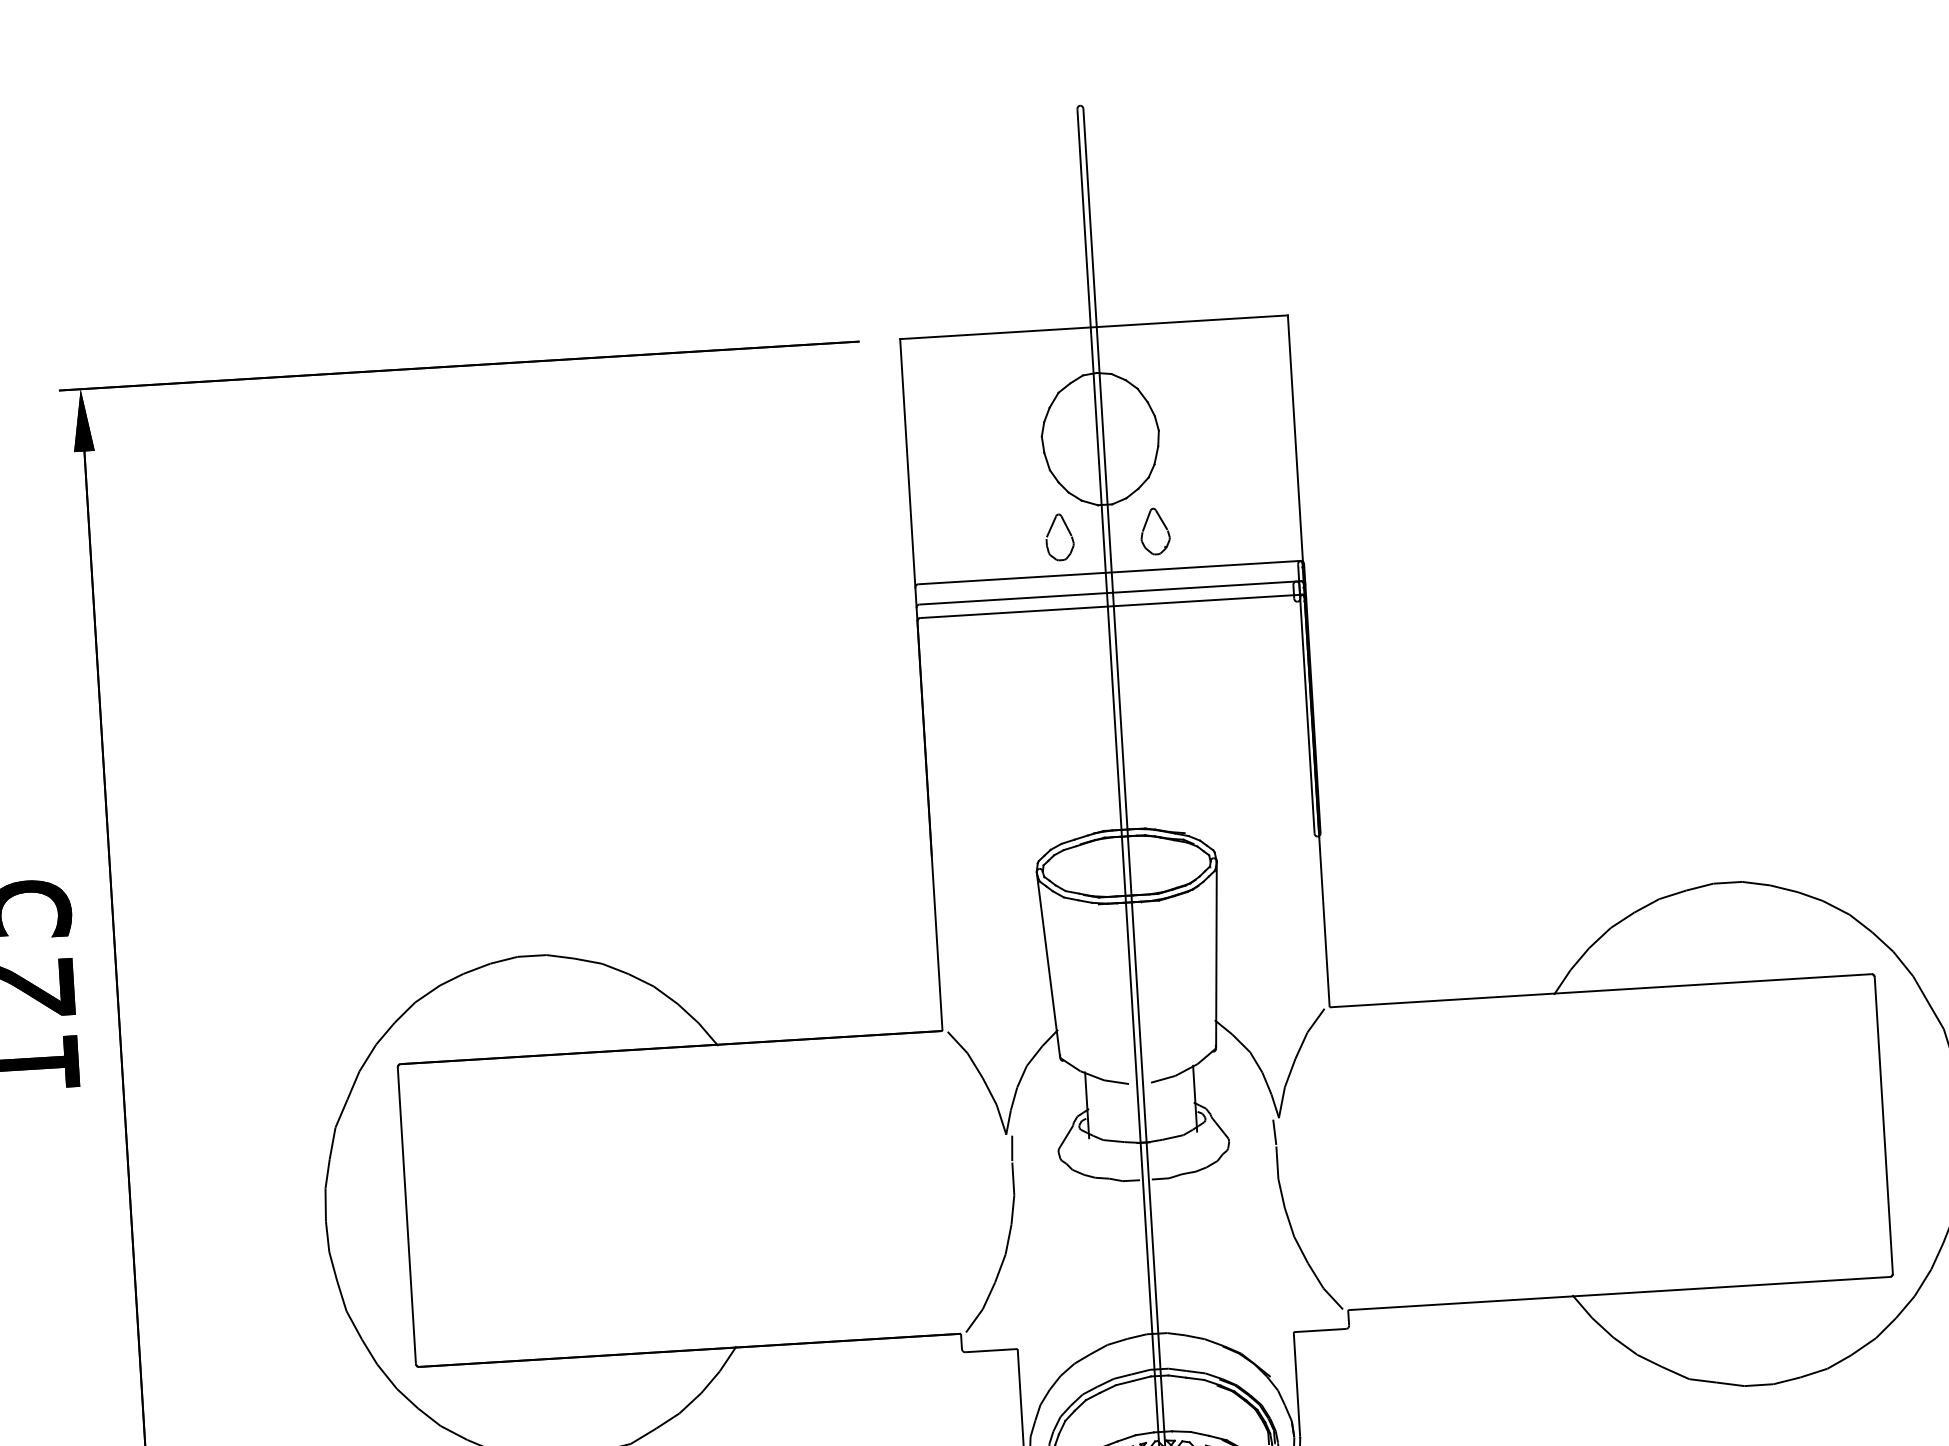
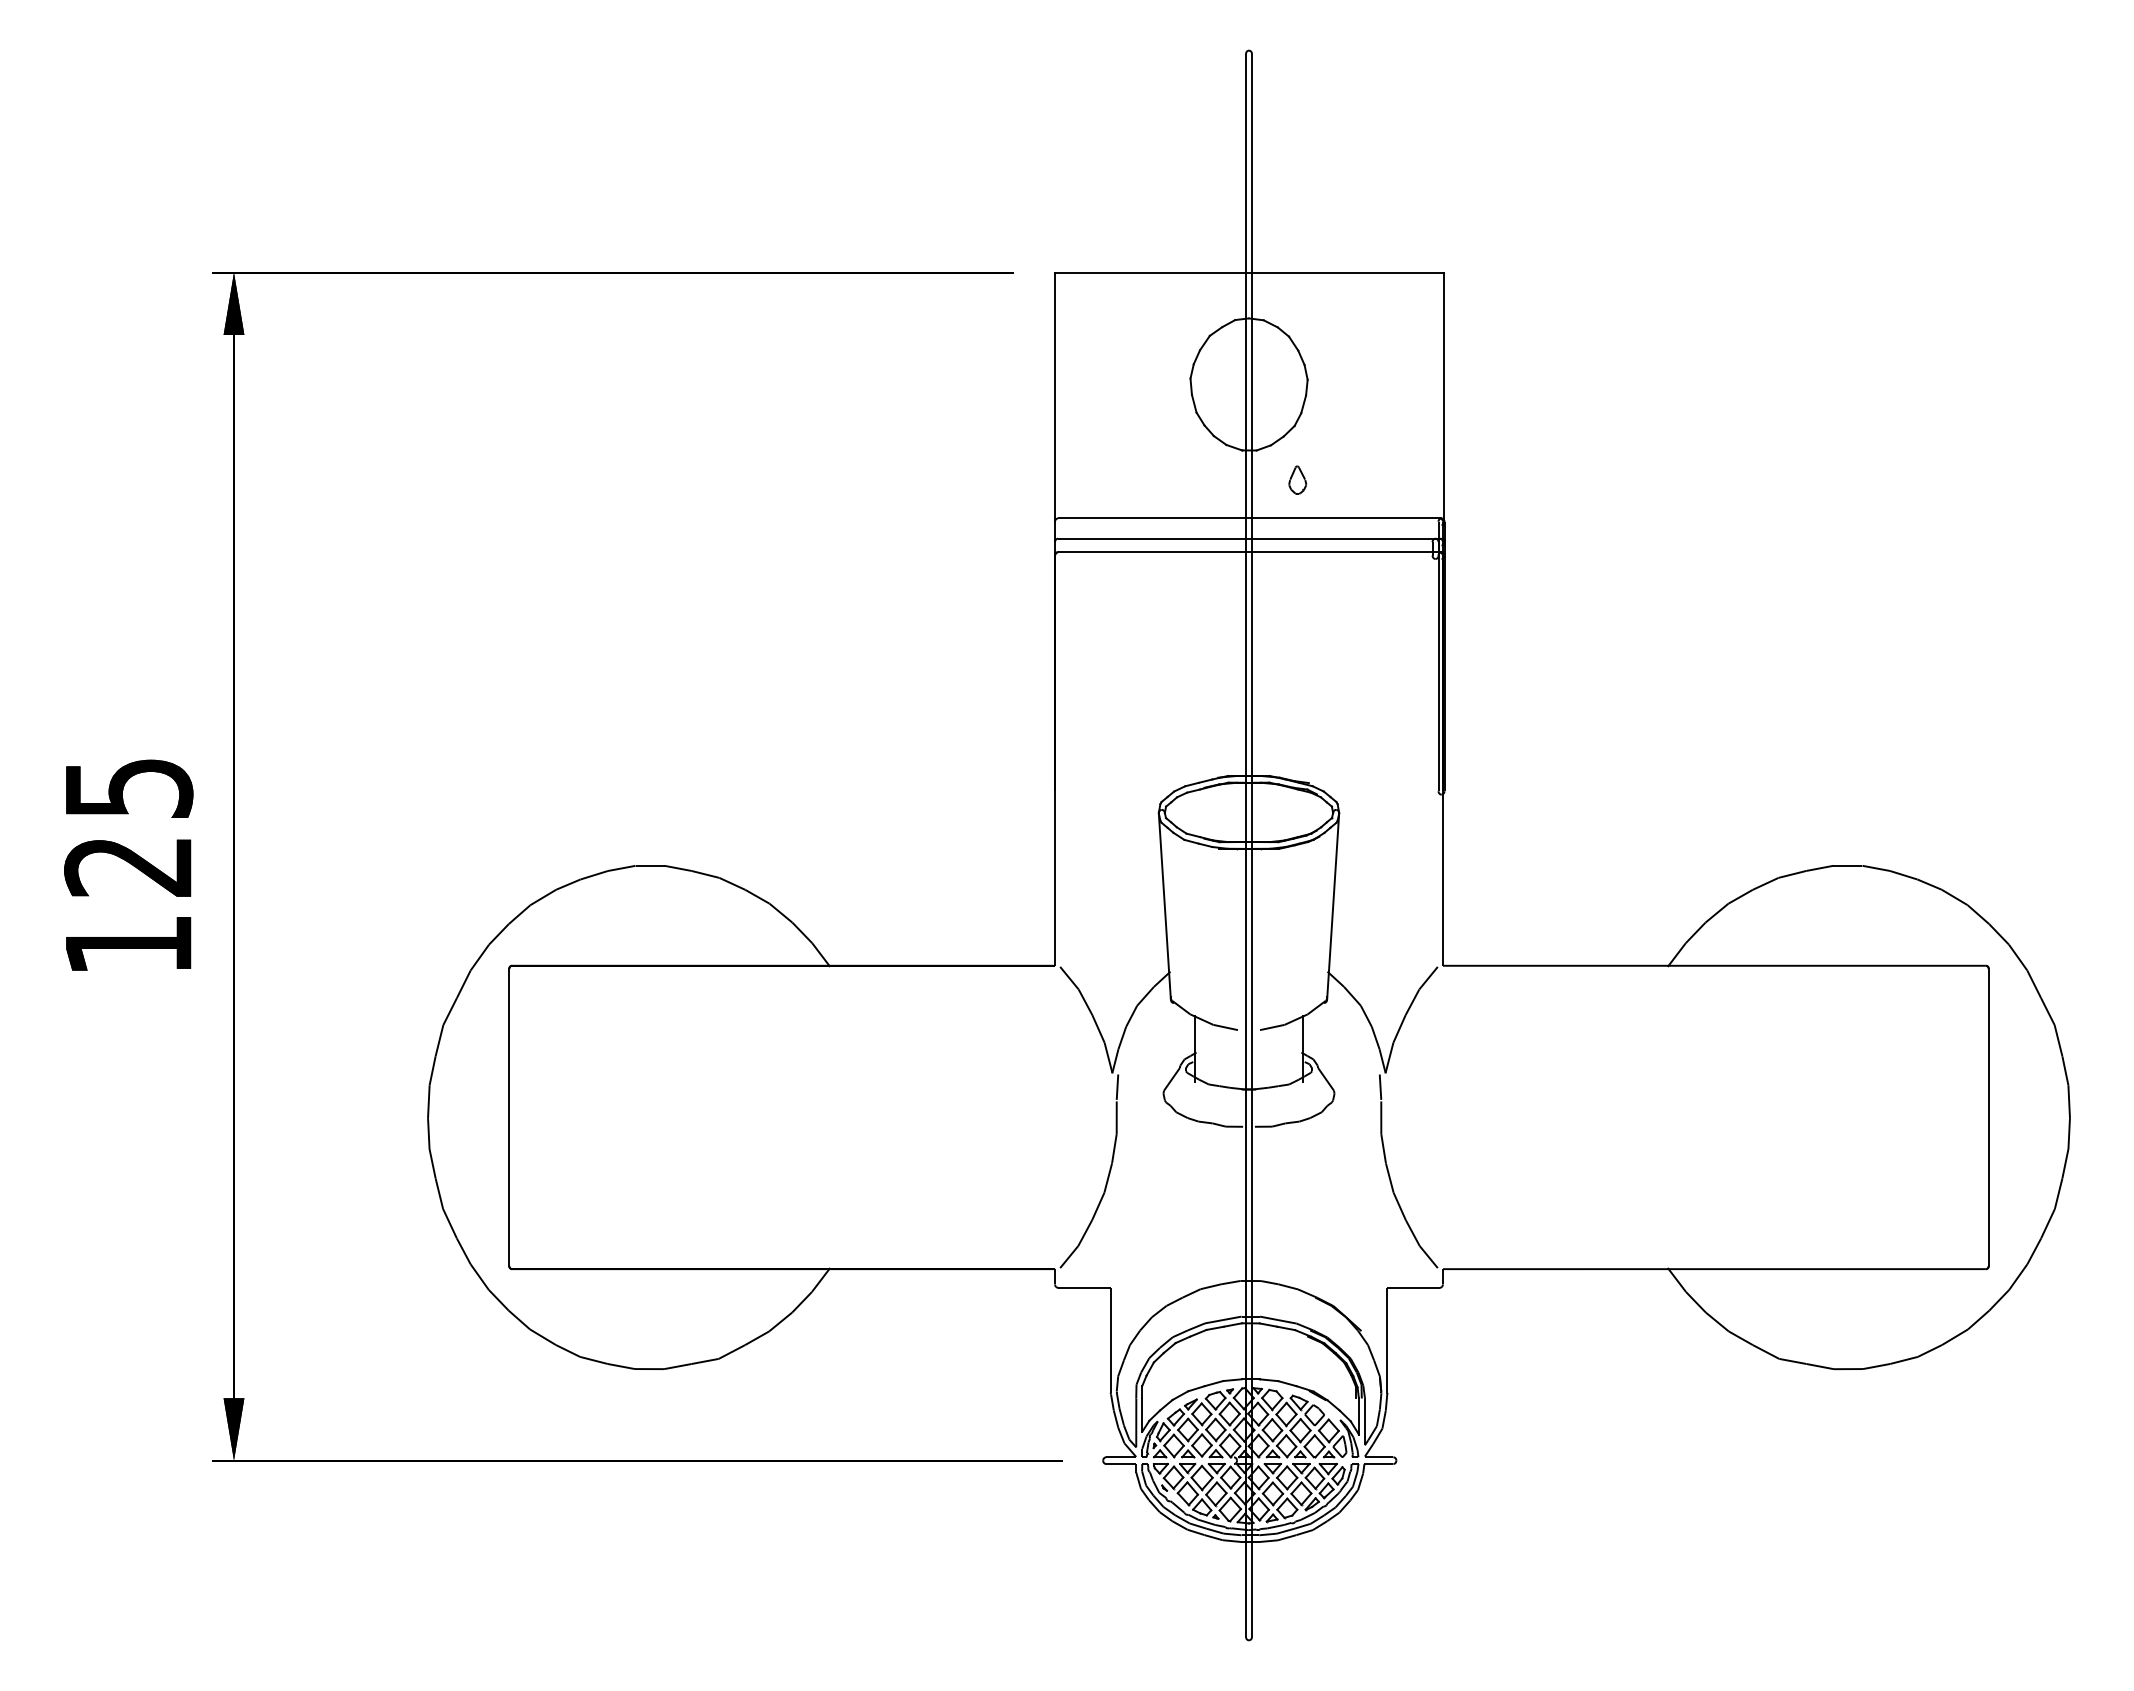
part: (1154, 530) -> (1297, 479), size x0.6
part: (1067, 531) -> (1210, 474), removed

